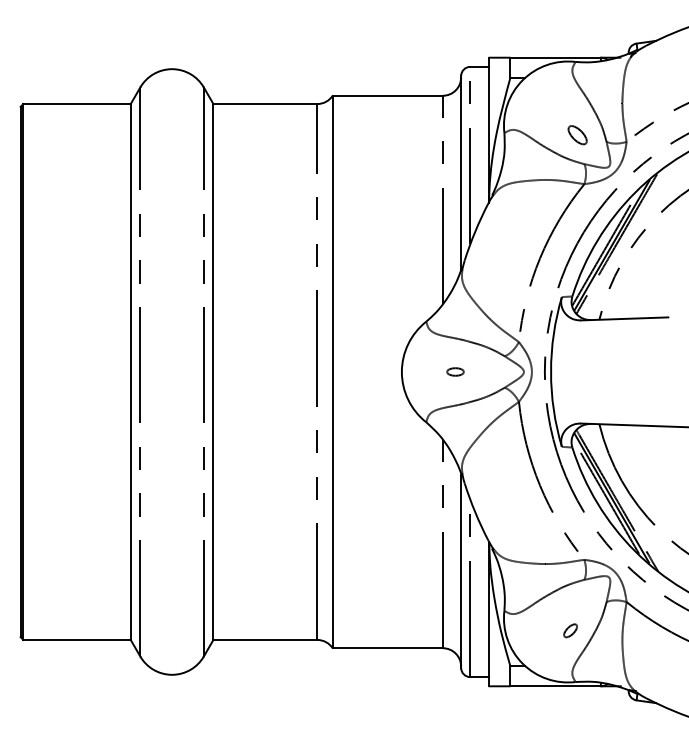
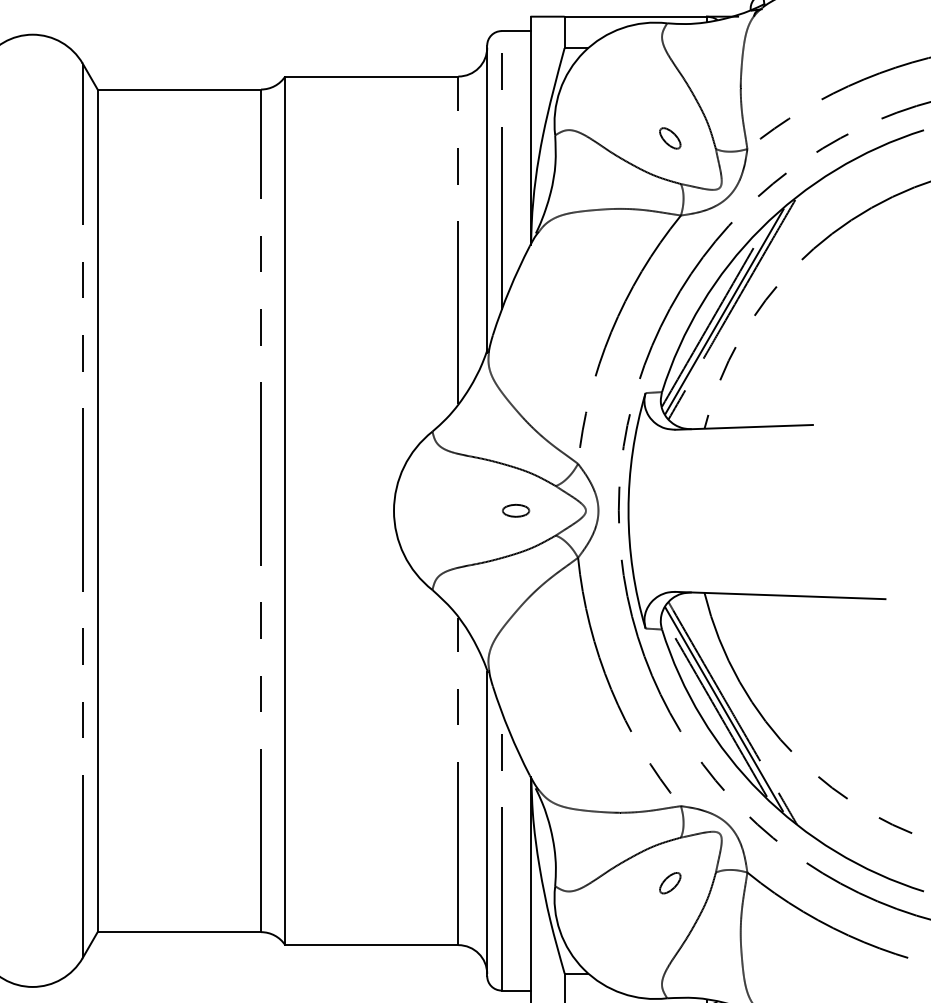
part: (577, 134) -> (670, 137), size x0.71
part: (455, 371) -> (516, 510), moved
part: (570, 630) -> (670, 882), moved

